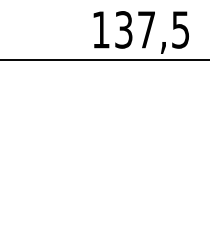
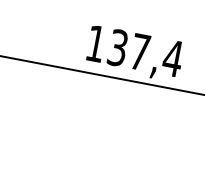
text: (180, 29) -> (172, 58), 137,5 -> 137,4

